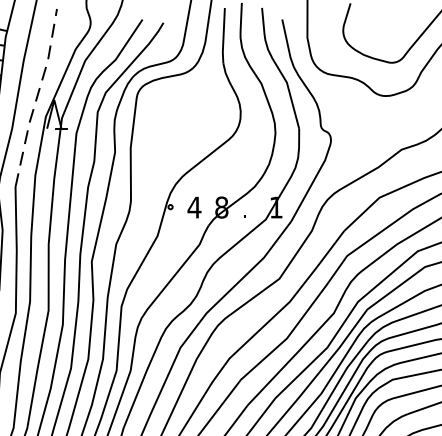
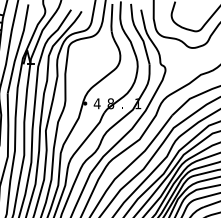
line: (37, 97) -> (18, 48), dashed -> solid

